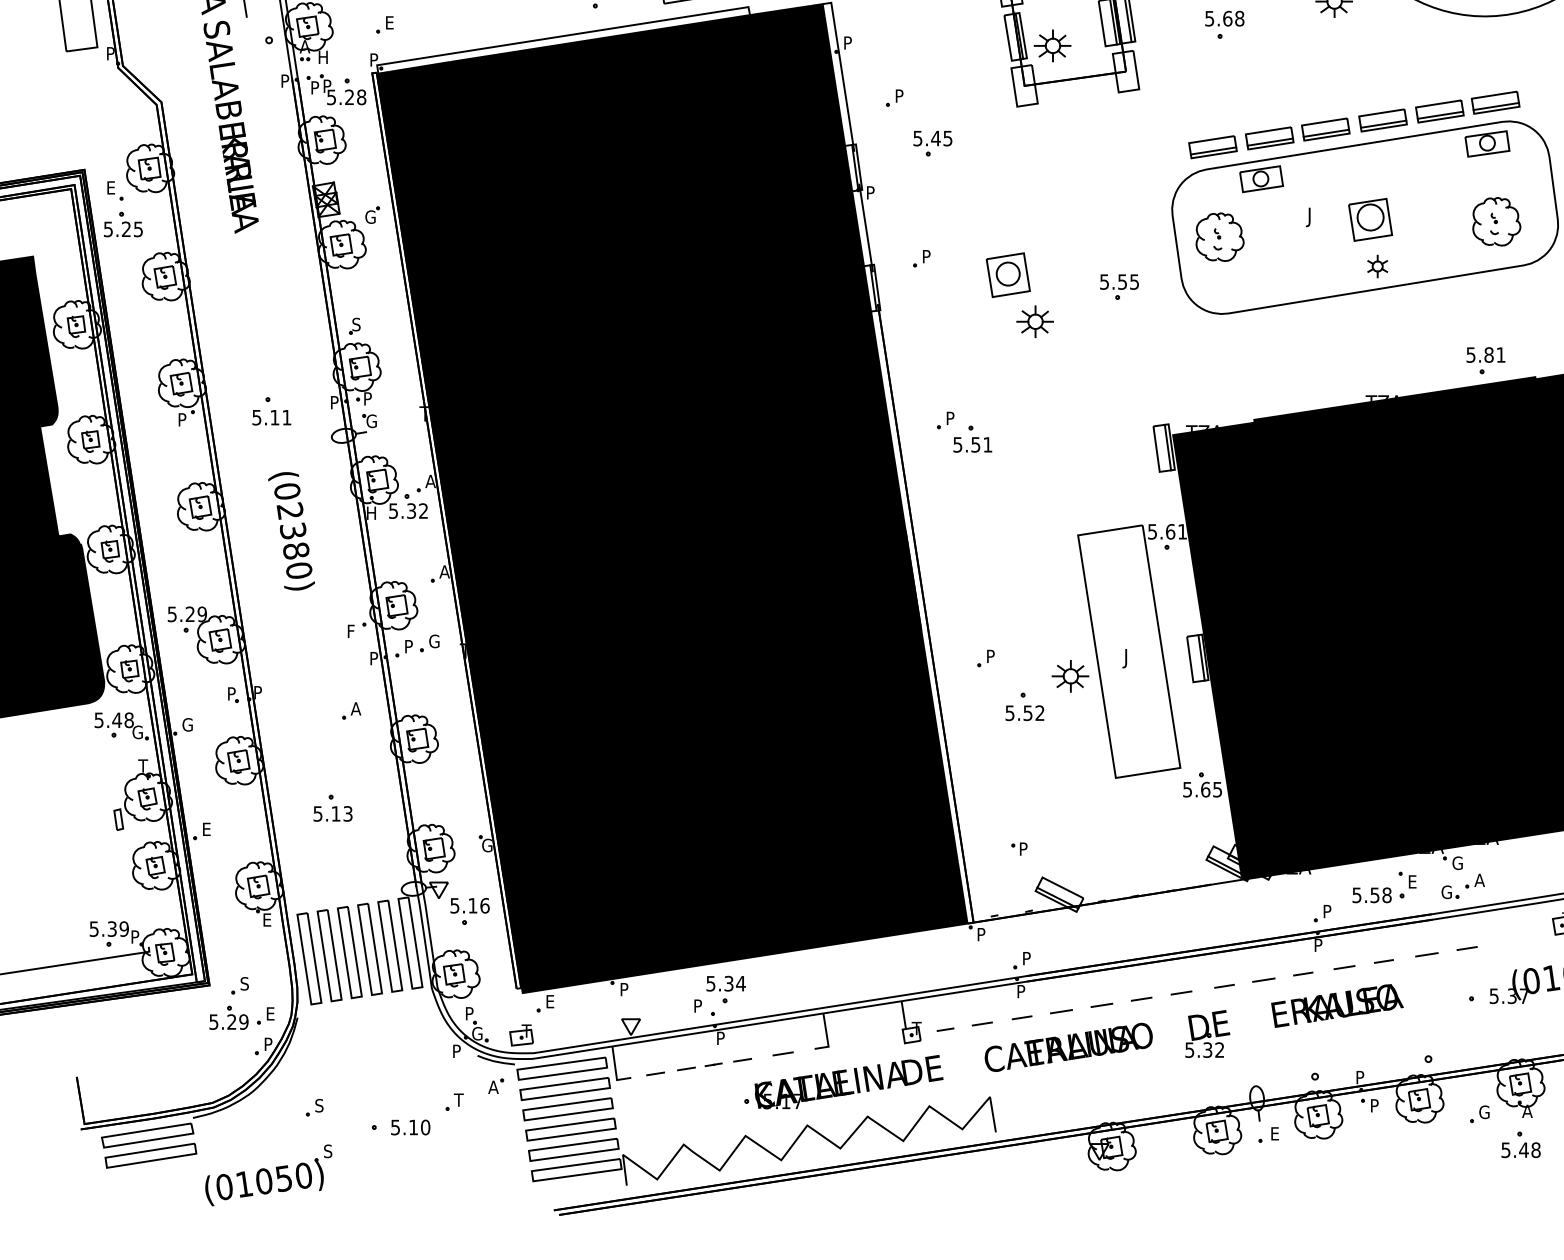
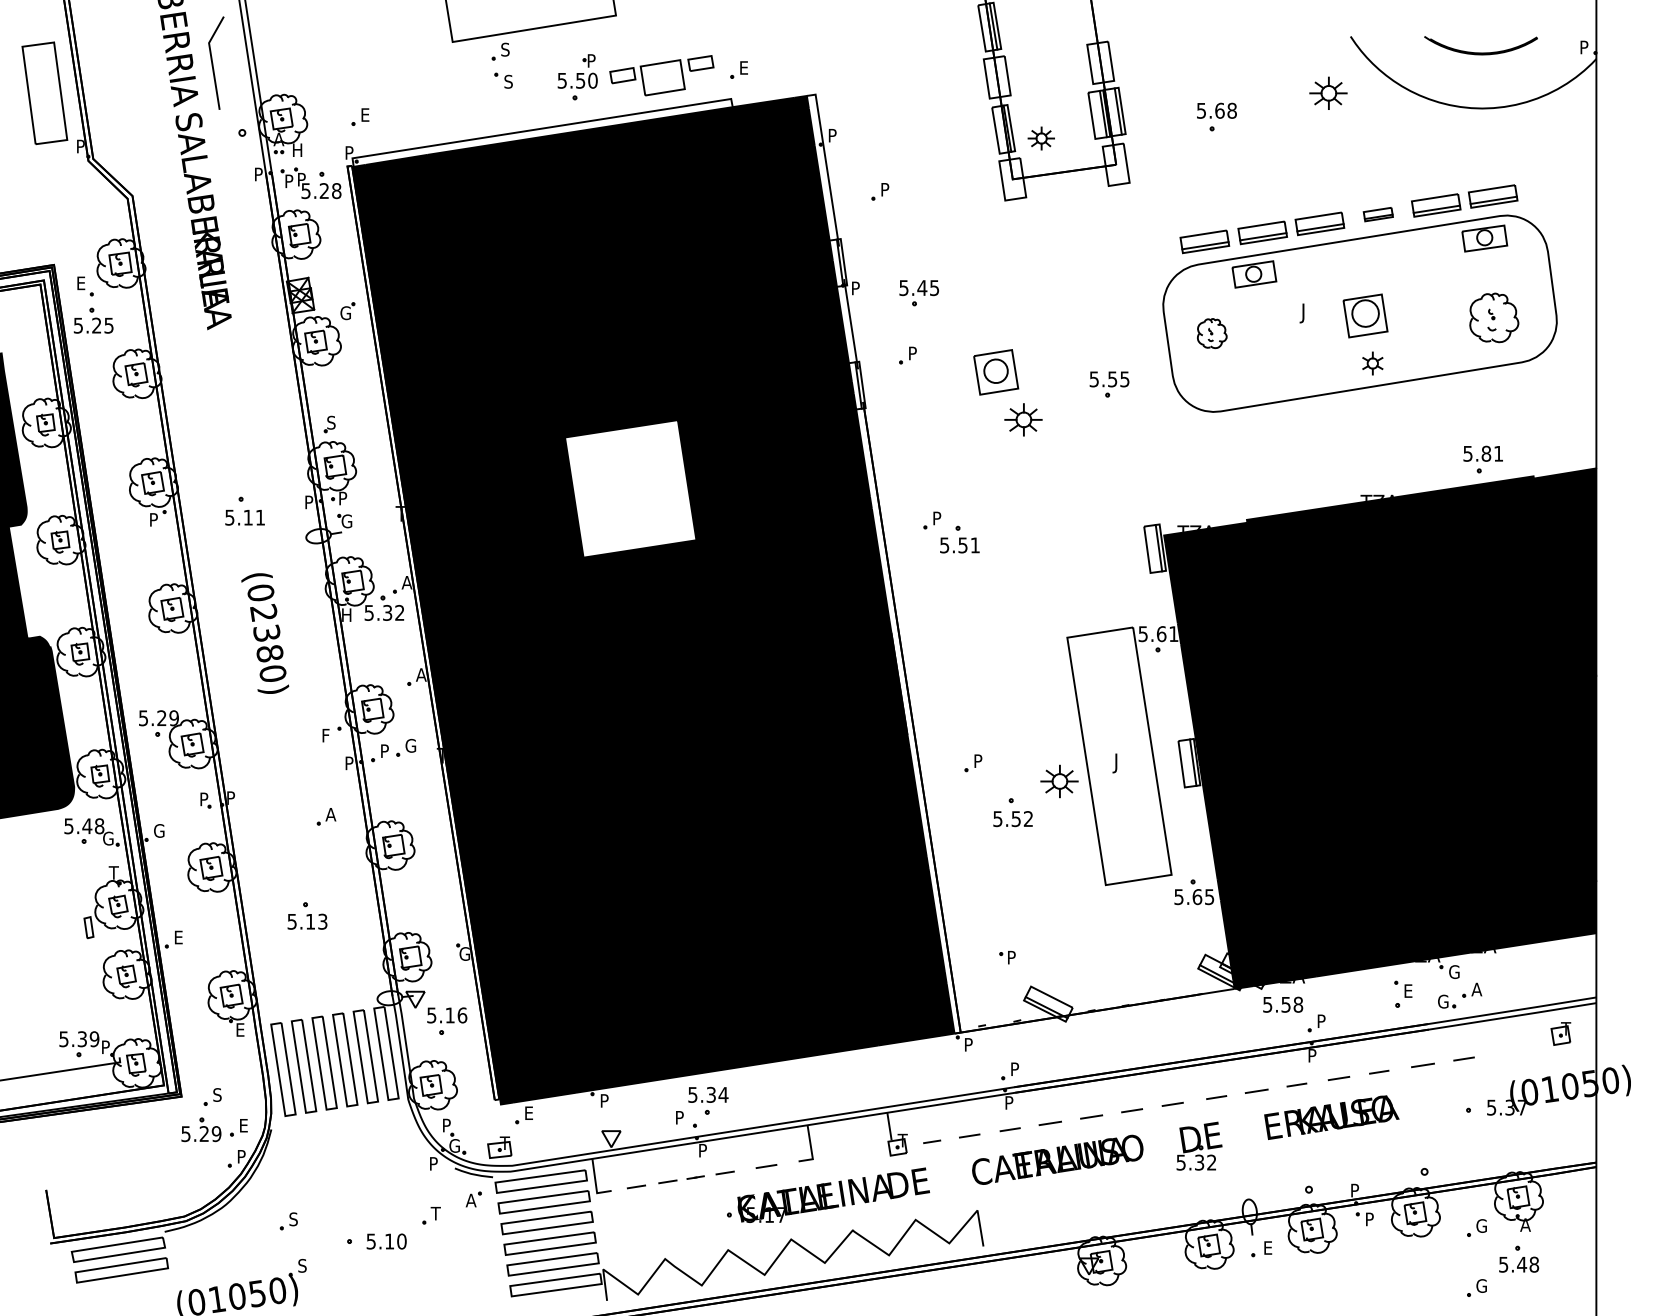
part: (1052, 45) -> (1041, 138), size x0.7
part: (1383, 120) -> (1378, 214), size x0.6
part: (932, 143) -> (918, 293), moved
part: (1220, 237) -> (1212, 333), size x0.6
fill: (649, 389) -> (630, 488), removed
text: (1372, 895) -> (1283, 1004), moved
part: (1479, 1172) -> (1476, 1287), added

